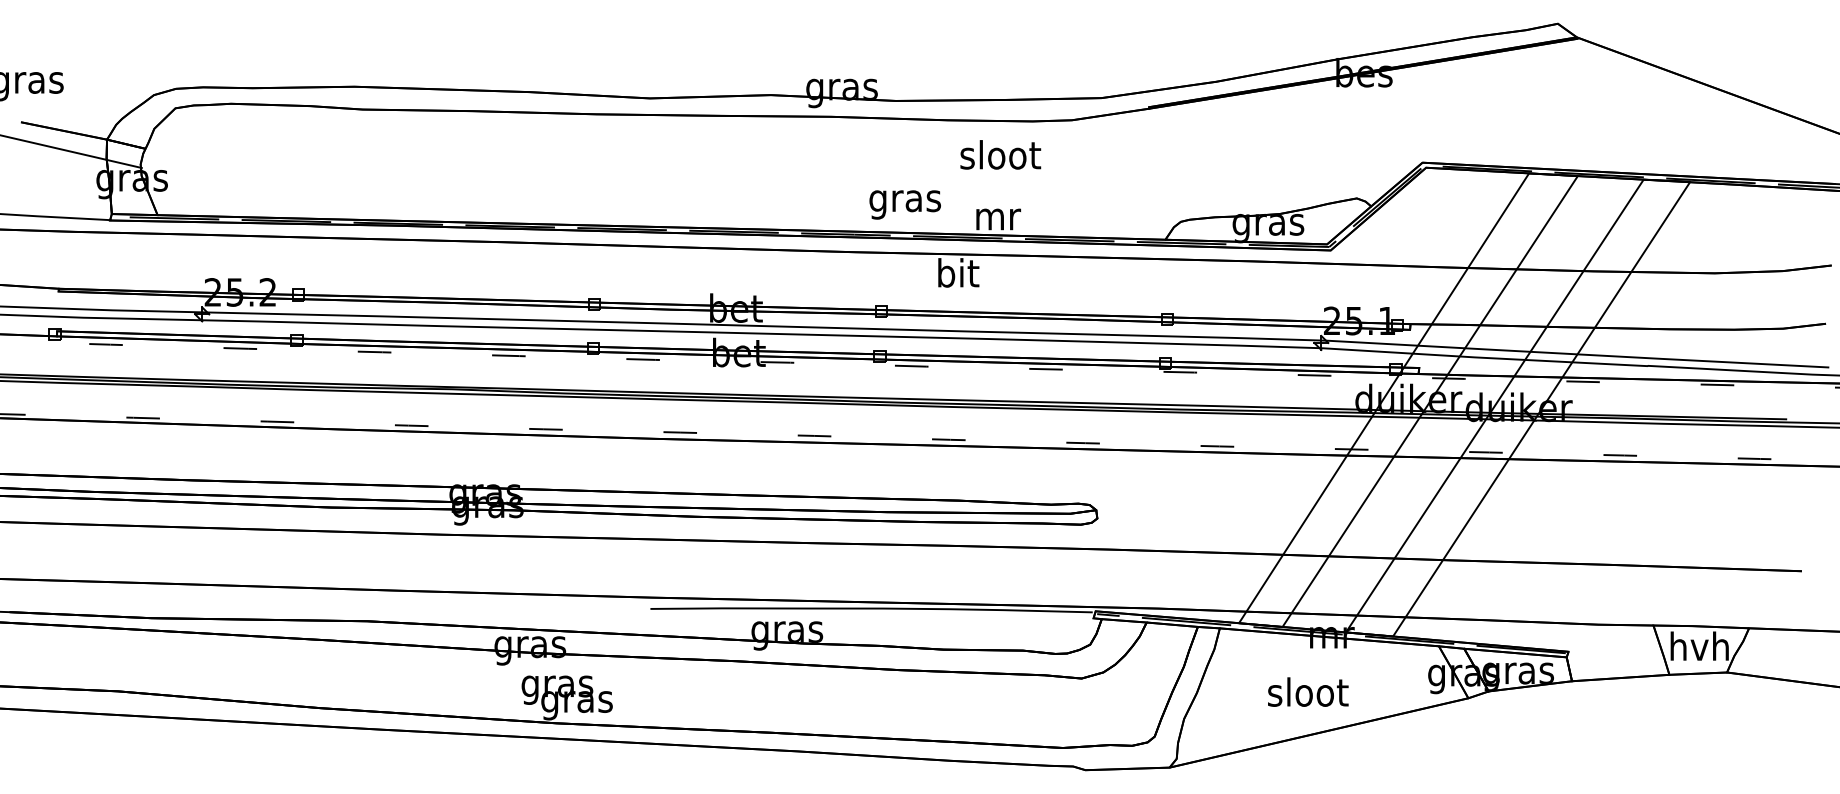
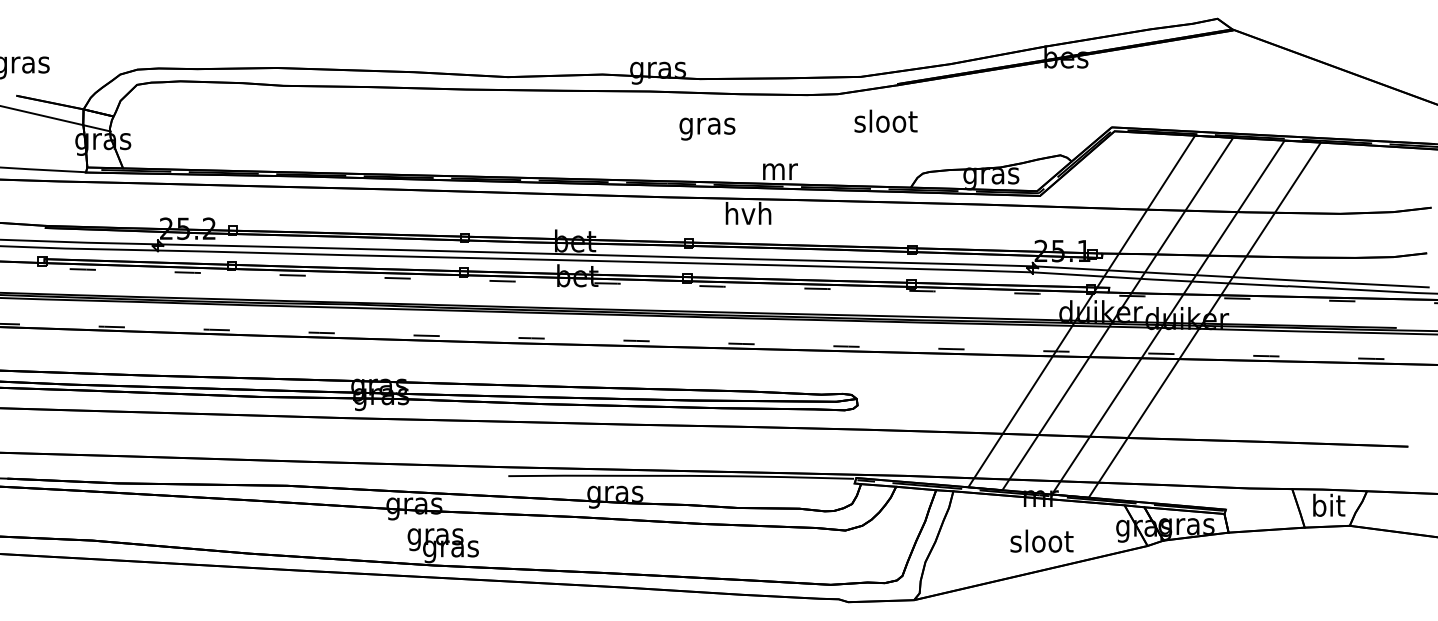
text: (1000, 154) -> (885, 120), moved
text: (904, 204) -> (706, 128), moved
text: (957, 272) -> (748, 213), bit -> hvh
text: (1699, 646) -> (1328, 505), hvh -> bit
text: (1308, 691) -> (1042, 540), moved

